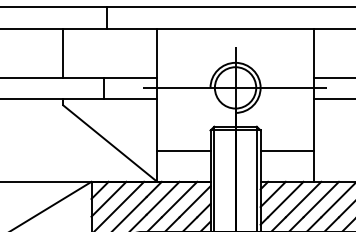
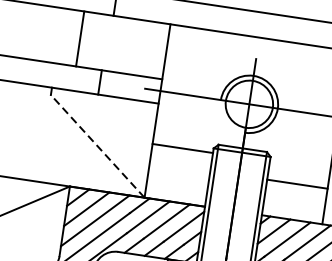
line: (63, 53) -> (80, 39), moved
line: (110, 143) -> (97, 146), solid -> dashed
line: (183, 150) -> (182, 148), moved

